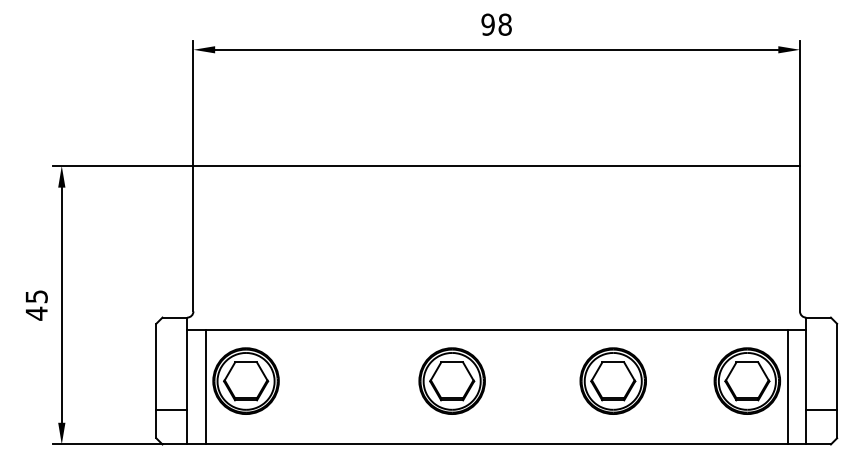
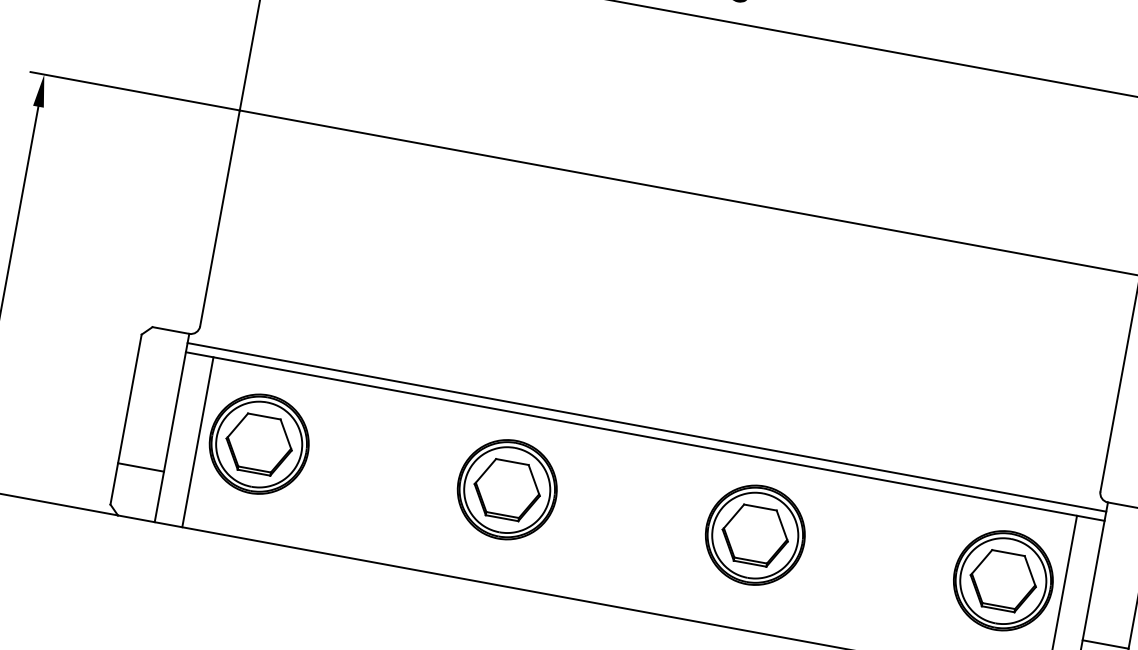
line: (496, 323) -> (646, 426), added
part: (451, 380) -> (506, 488), moved
part: (612, 380) -> (754, 534), moved

